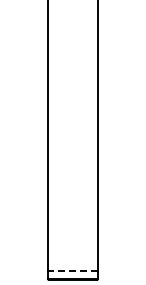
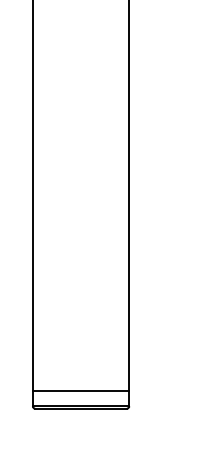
line: (72, 270) -> (80, 390), dashed -> solid

